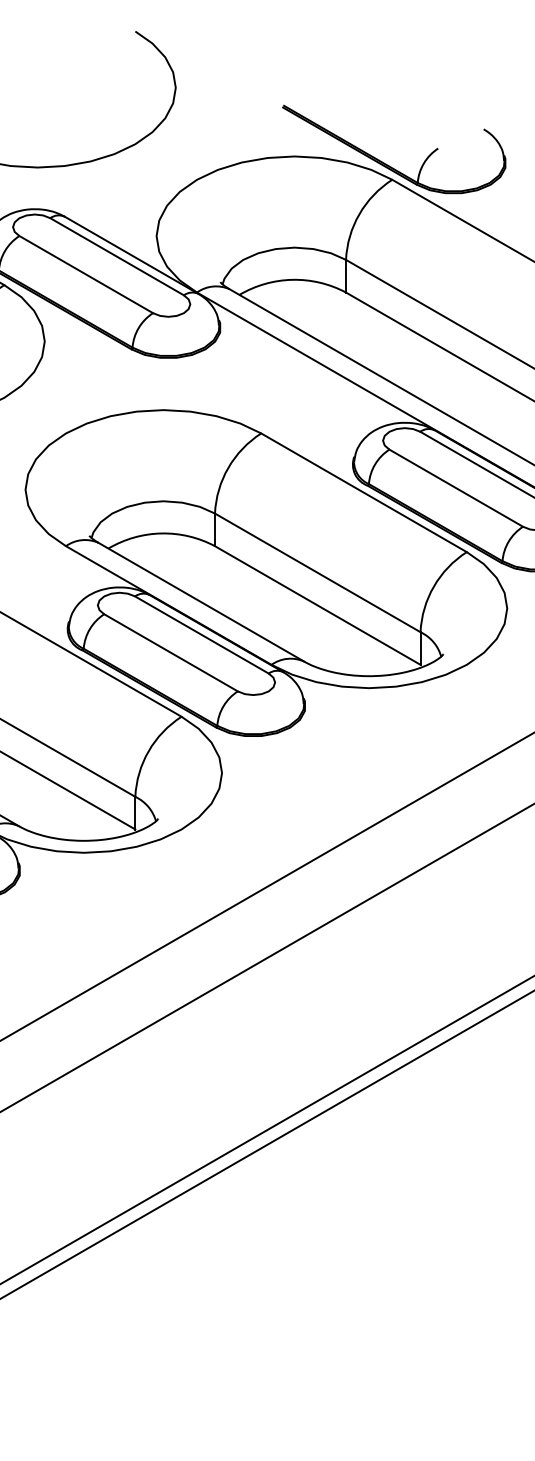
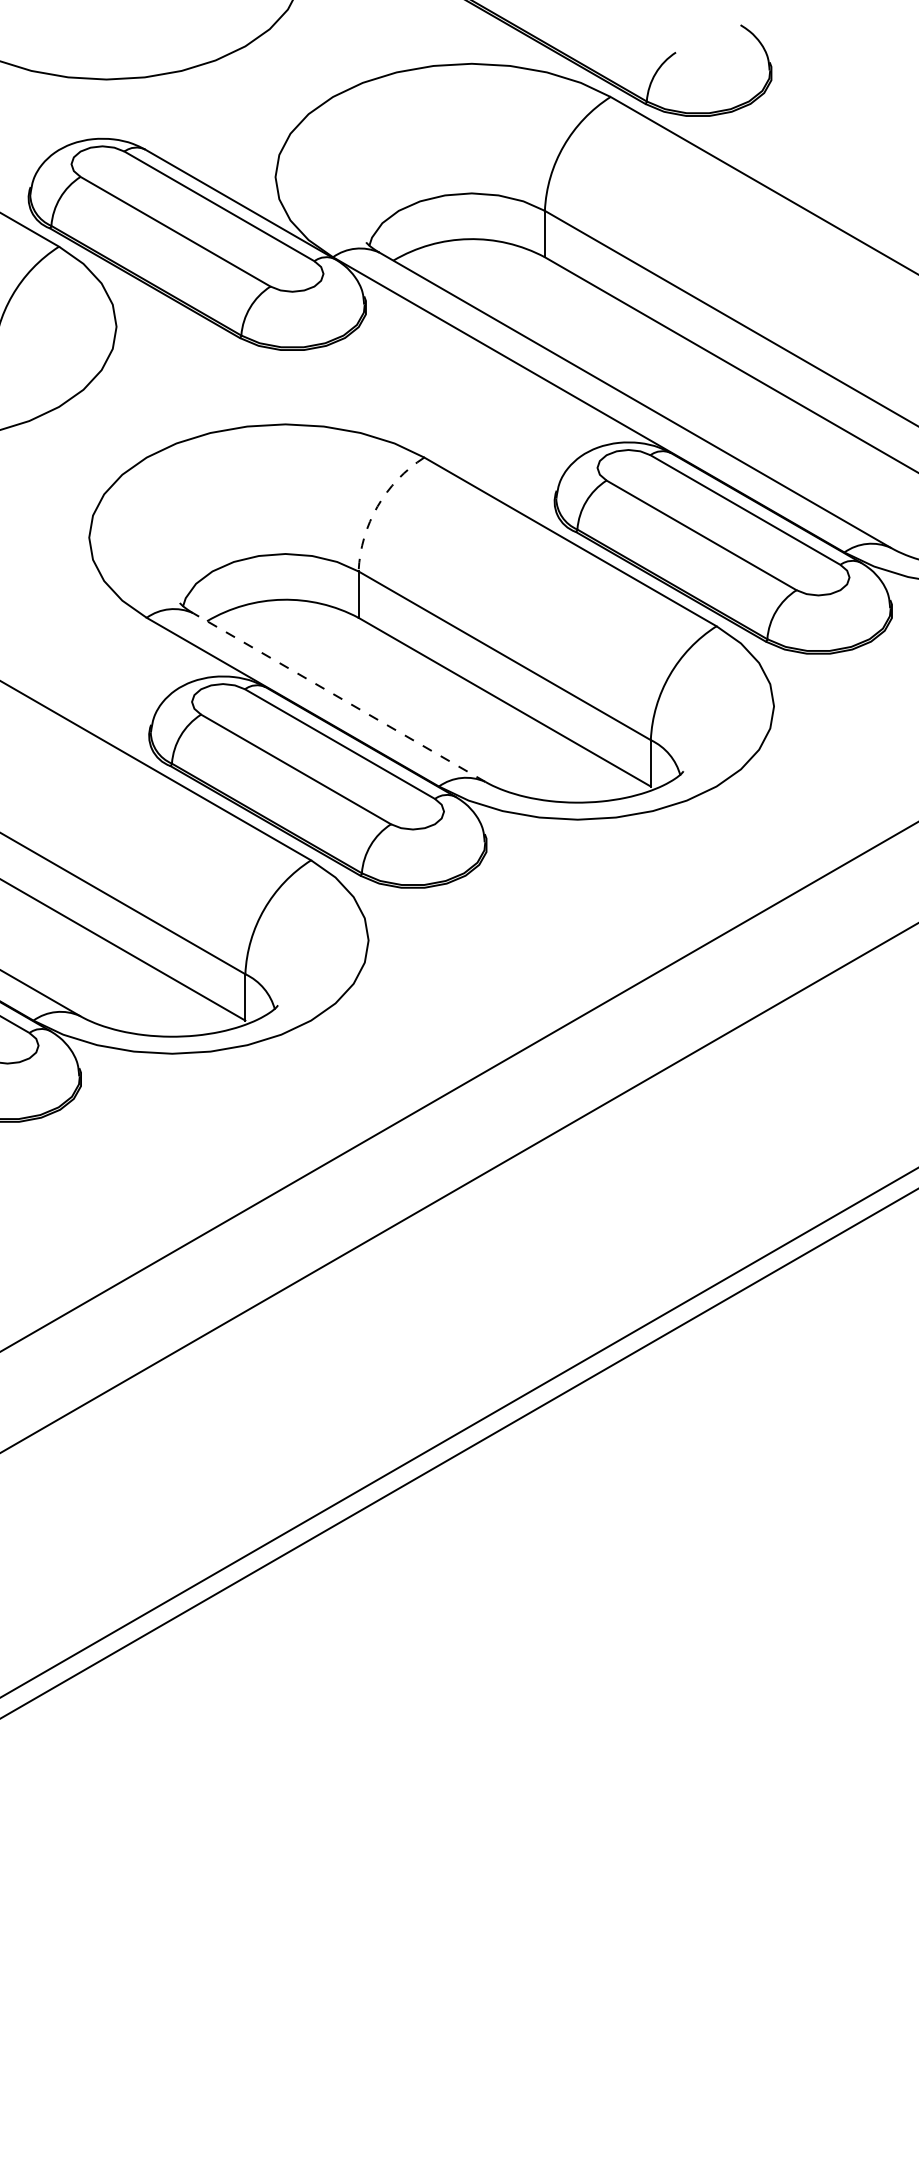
arc: (228, 467) -> (377, 506), solid -> dashed
line: (201, 602) -> (339, 697), solid -> dashed

